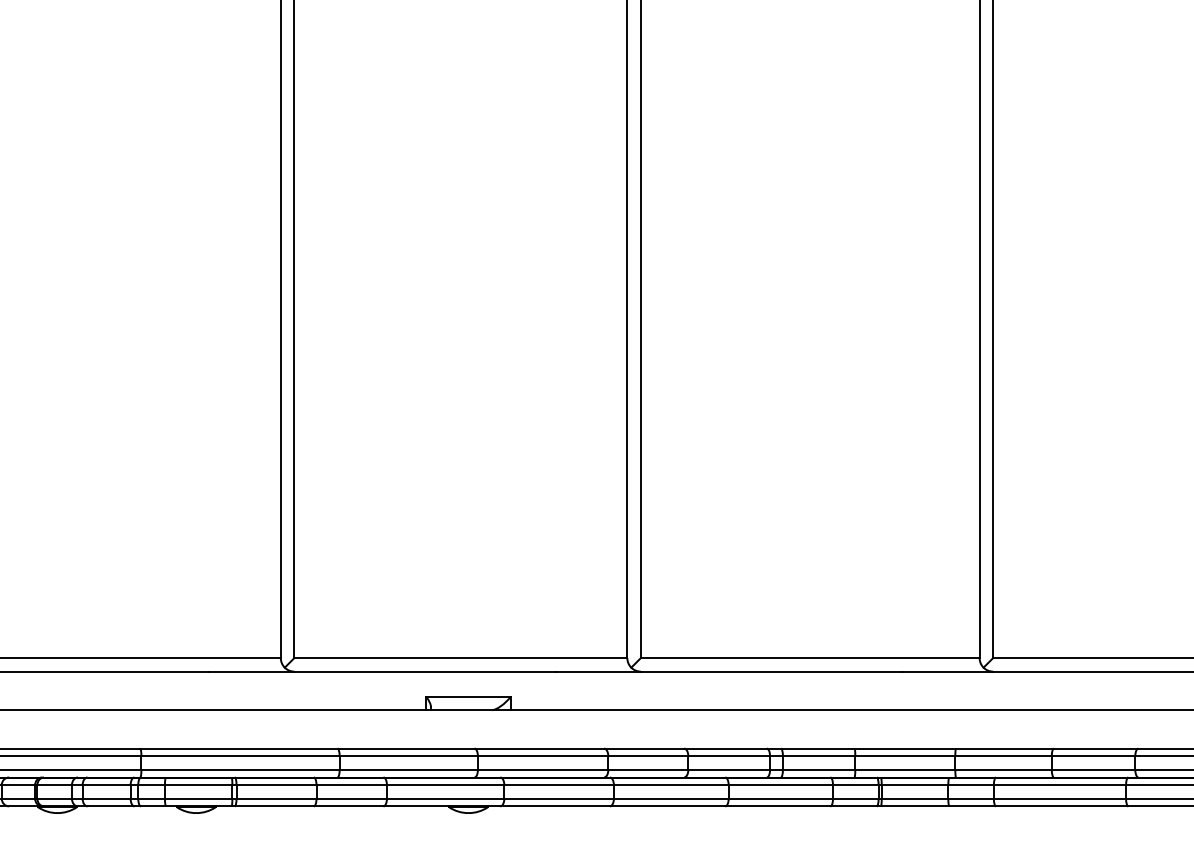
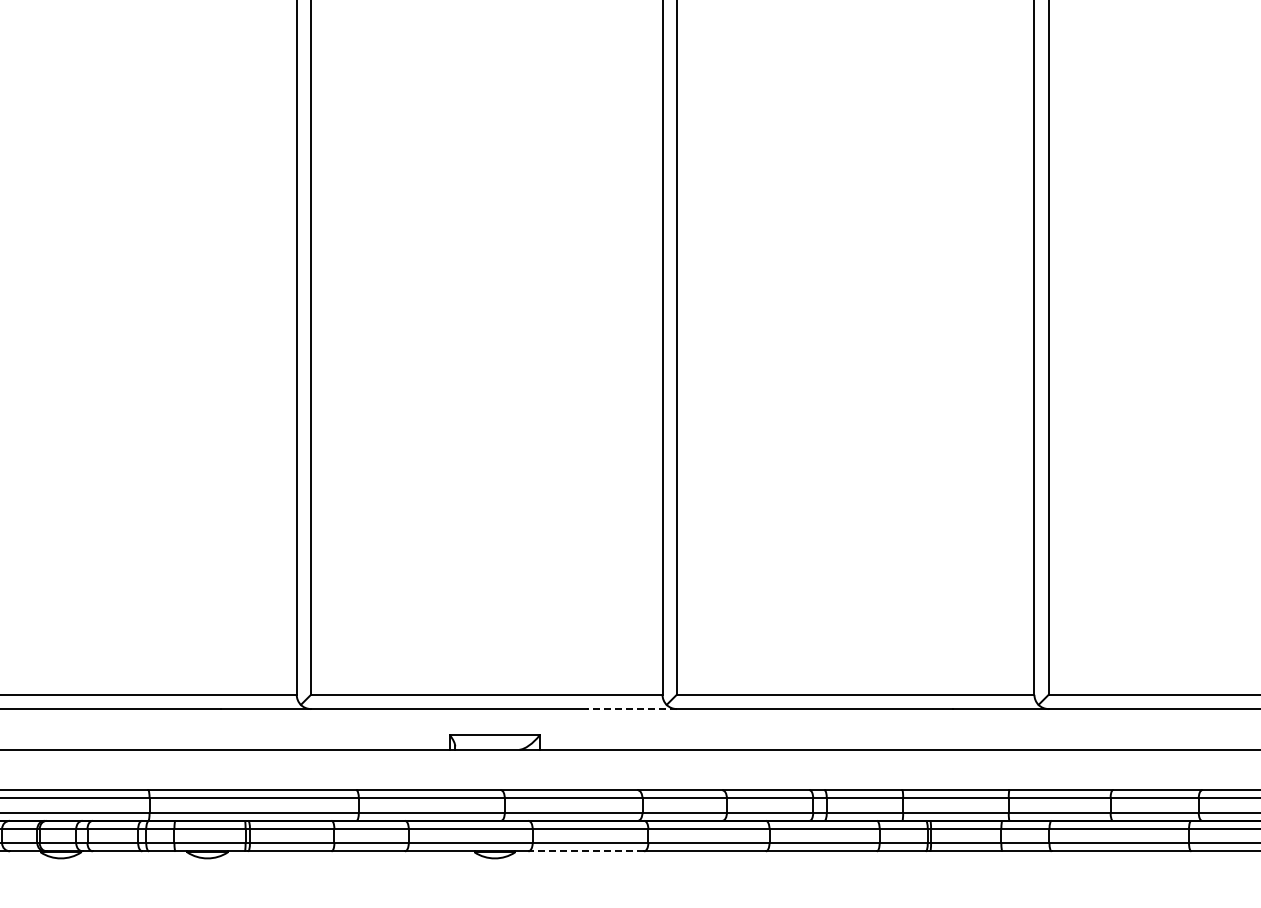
line: (597, 672) -> (631, 709), solid -> dashed
line: (555, 806) -> (586, 851), solid -> dashed

